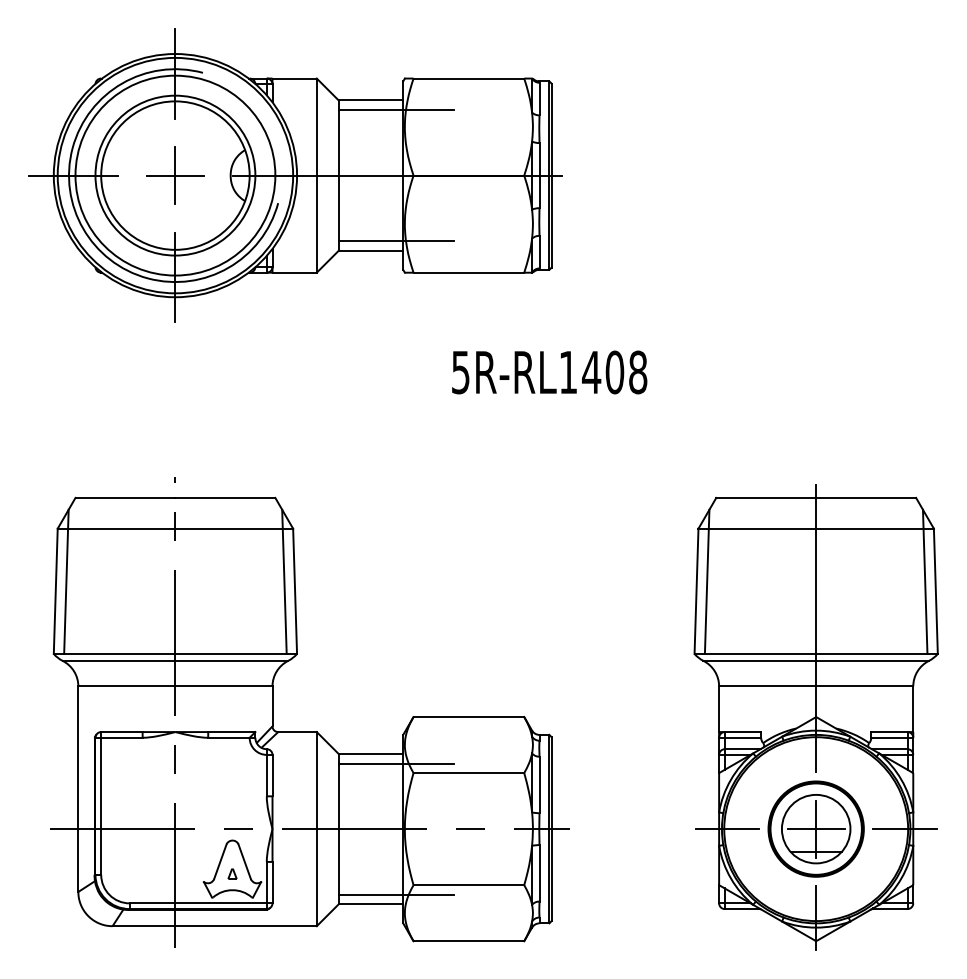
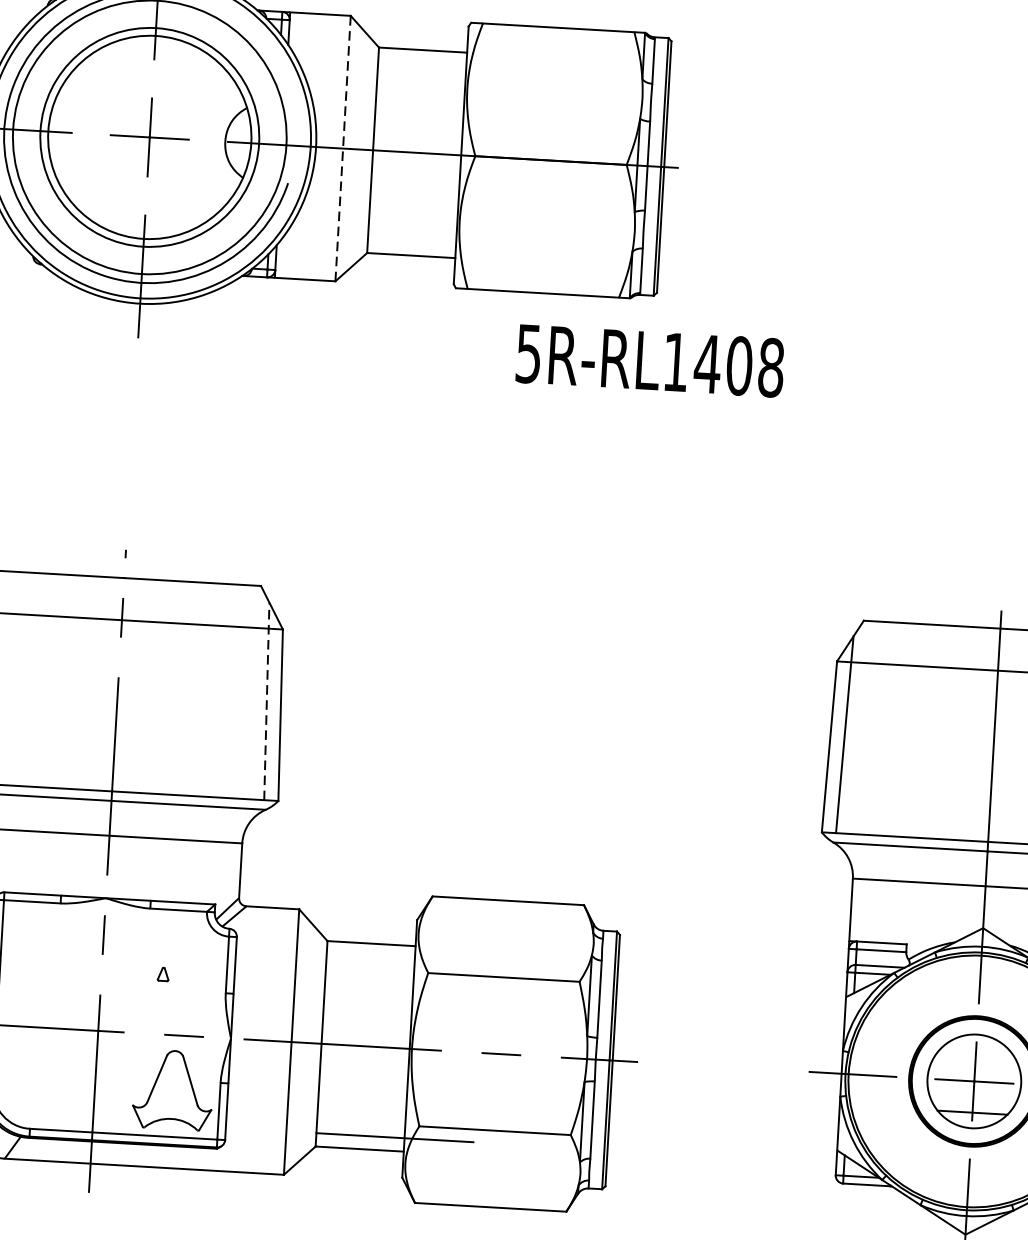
line: (395, 110) -> (455, 65), removed
line: (316, 175) -> (342, 148), solid -> dashed
line: (395, 240) -> (445, 243), removed
text: (549, 372) -> (650, 360), moved
line: (284, 581) -> (266, 700), solid -> dashed
line: (395, 763) -> (404, 958), removed
part: (232, 873) -> (163, 973), moved

